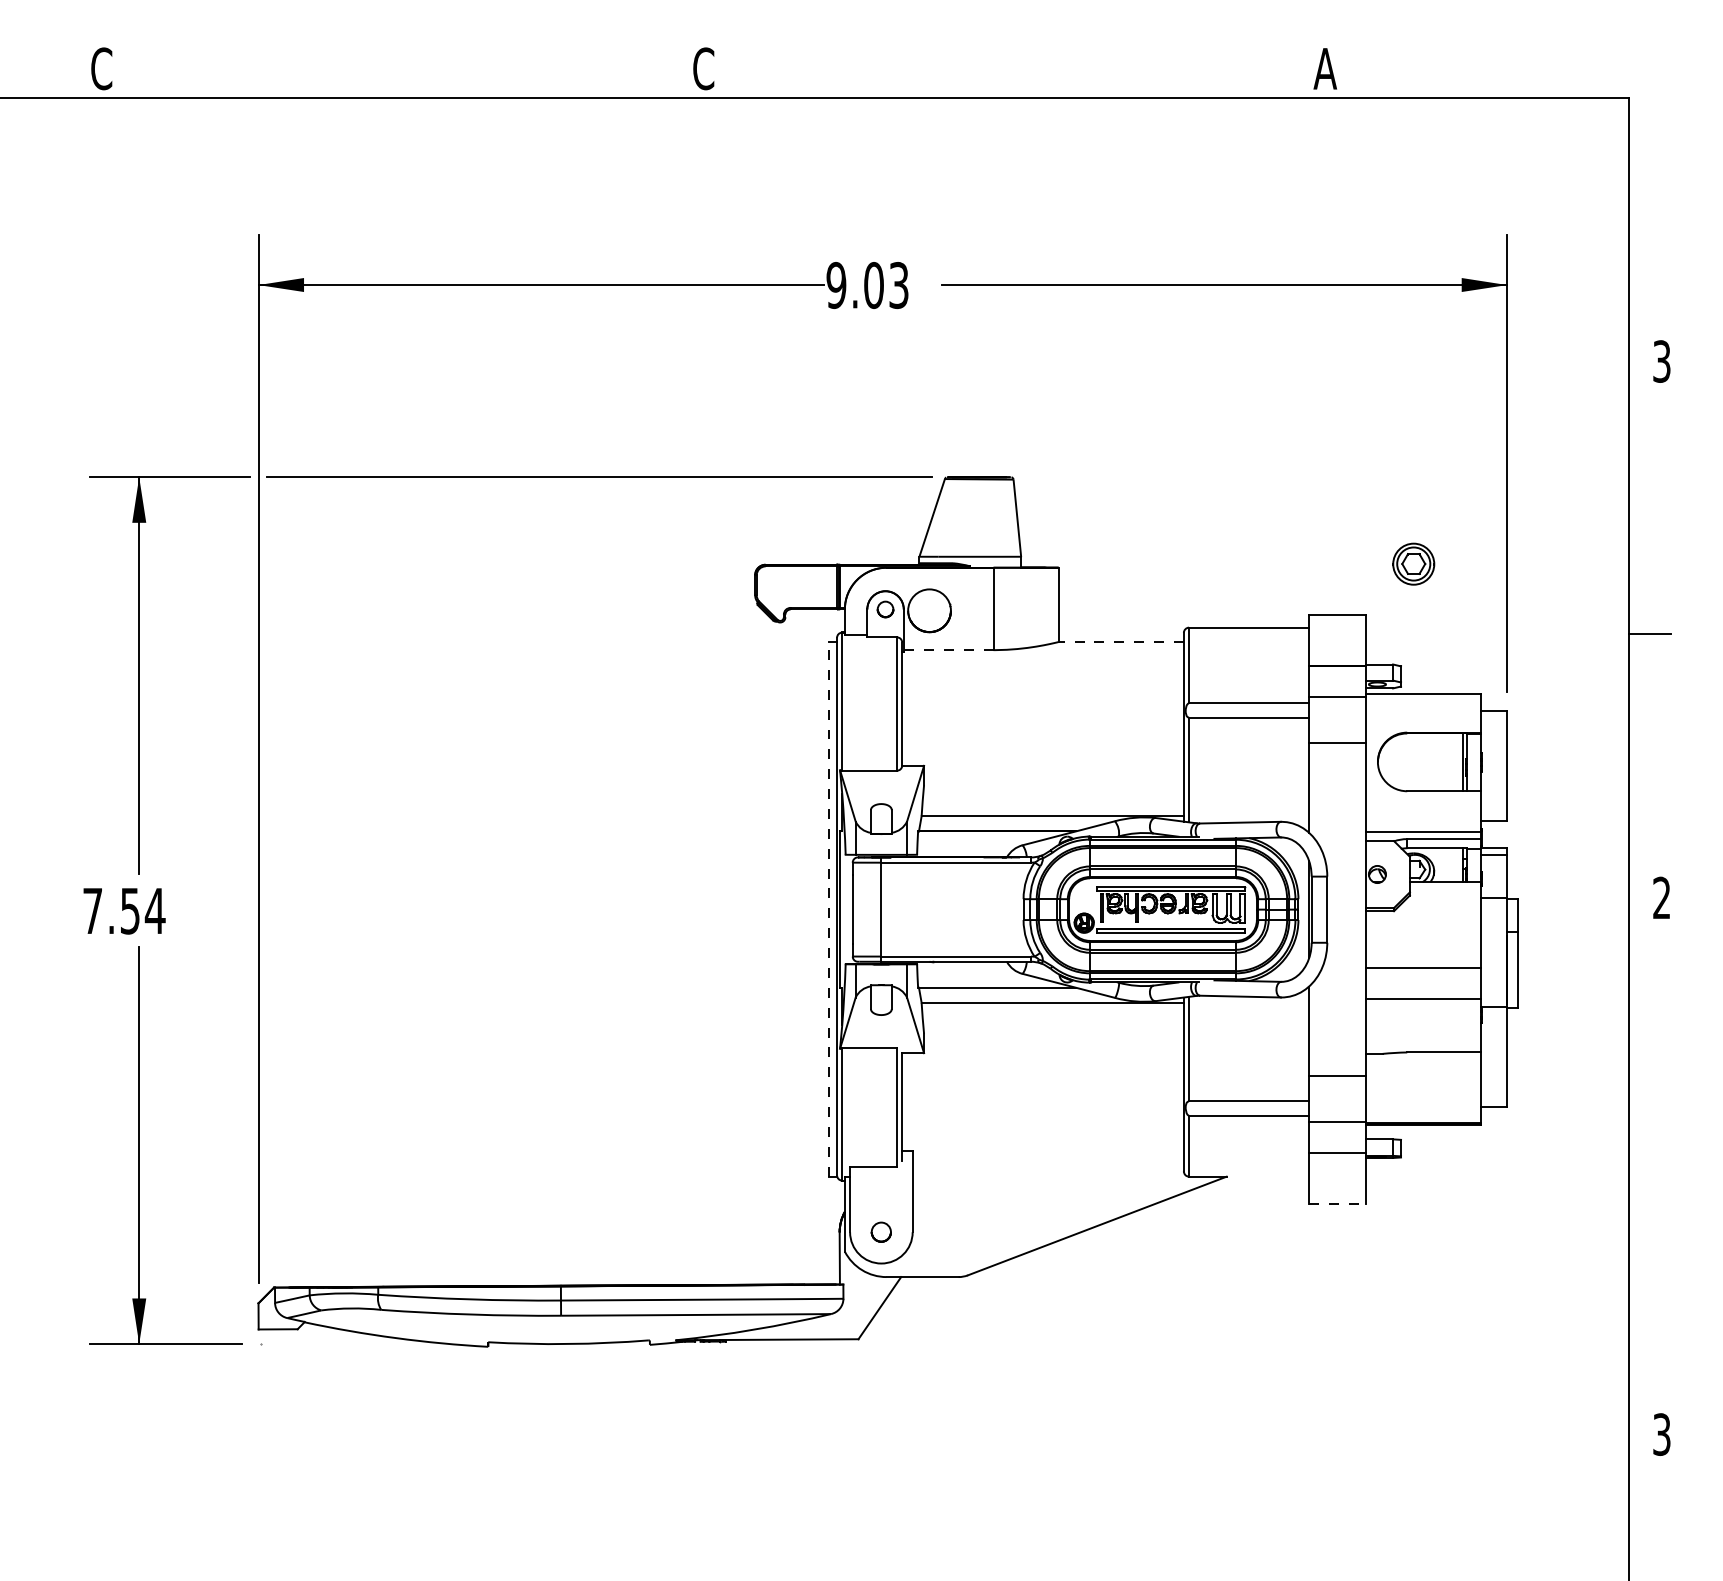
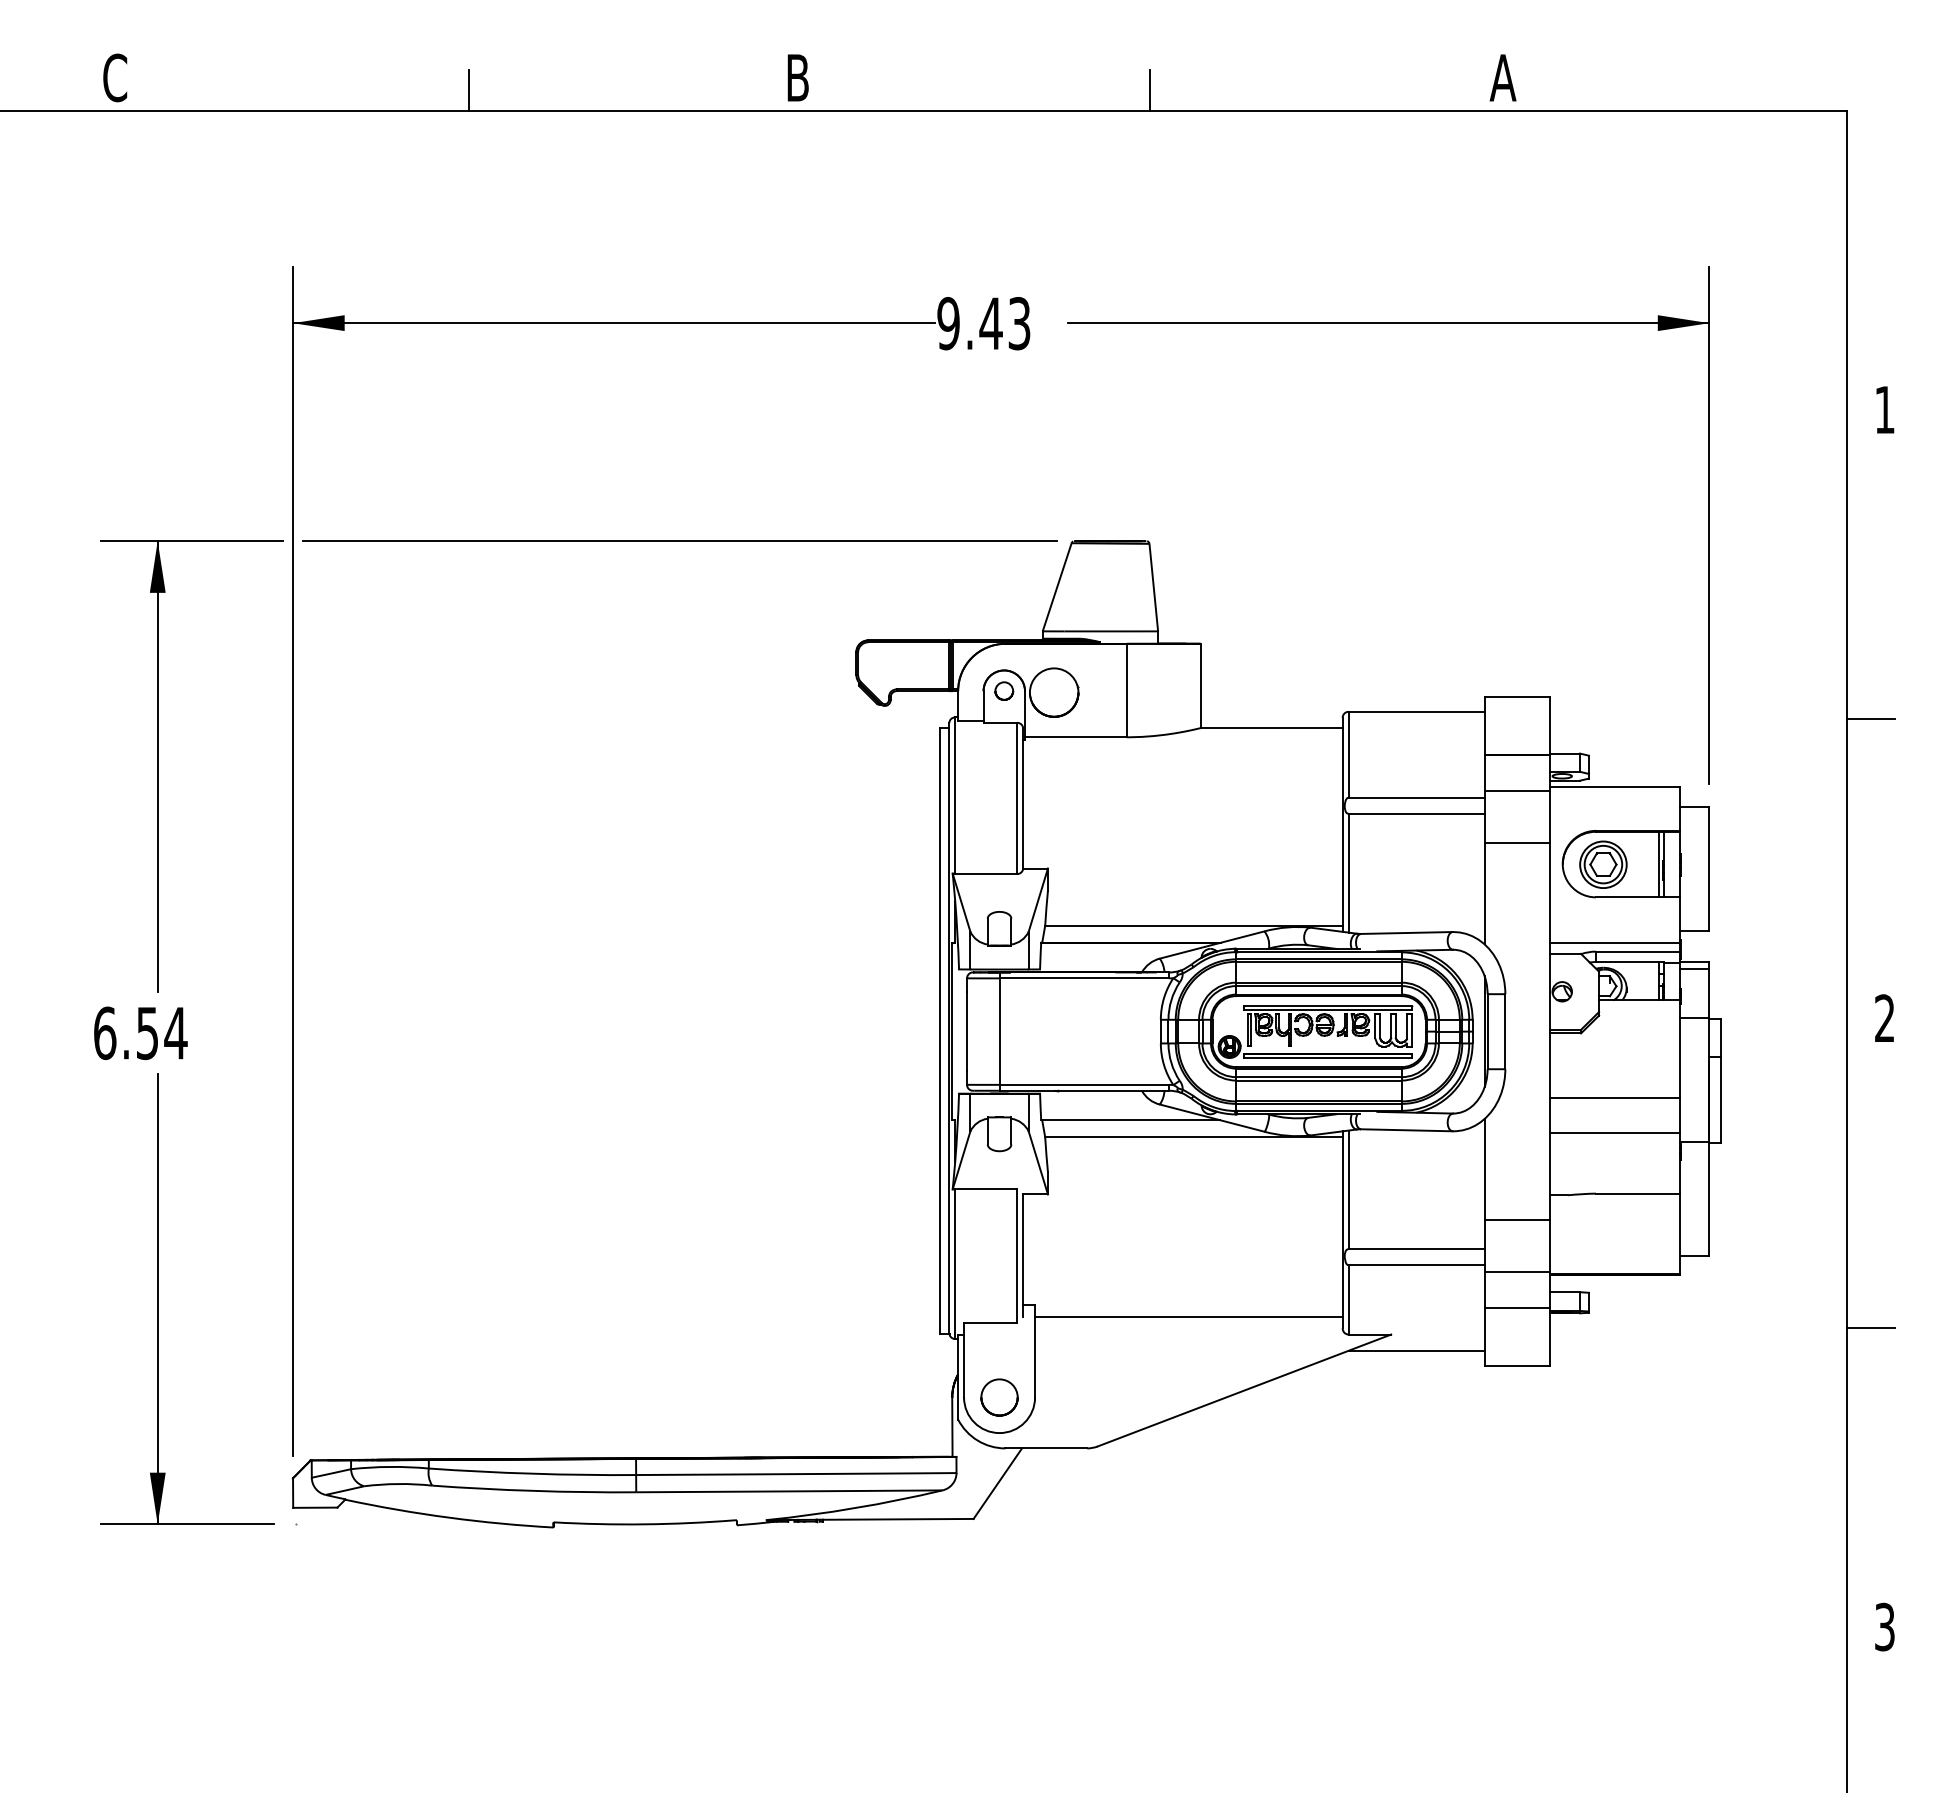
text: (703, 68) -> (797, 77), C -> B
line: (414, 79) -> (469, 89), added
line: (1013, 79) -> (1149, 89), added
text: (873, 285) -> (990, 323), 9.03 -> 9.43
text: (1661, 361) -> (1884, 409), 3 -> 1
part: (1413, 563) -> (1603, 864), moved
line: (1121, 642) -> (1271, 728), dashed -> solid
line: (948, 650) -> (1075, 737), dashed -> solid
line: (829, 908) -> (940, 1030), dashed -> solid
text: (93, 911) -> (105, 1033), 7.54 -> 6.54
line: (1047, 1161) -> (1188, 1317), added
line: (1650, 1170) -> (1871, 1327), added
line: (1248, 1190) -> (1416, 1350), added
line: (1338, 1203) -> (1517, 1365), dashed -> solid
circle: (881, 1232) -> (999, 1397), size x1.67

